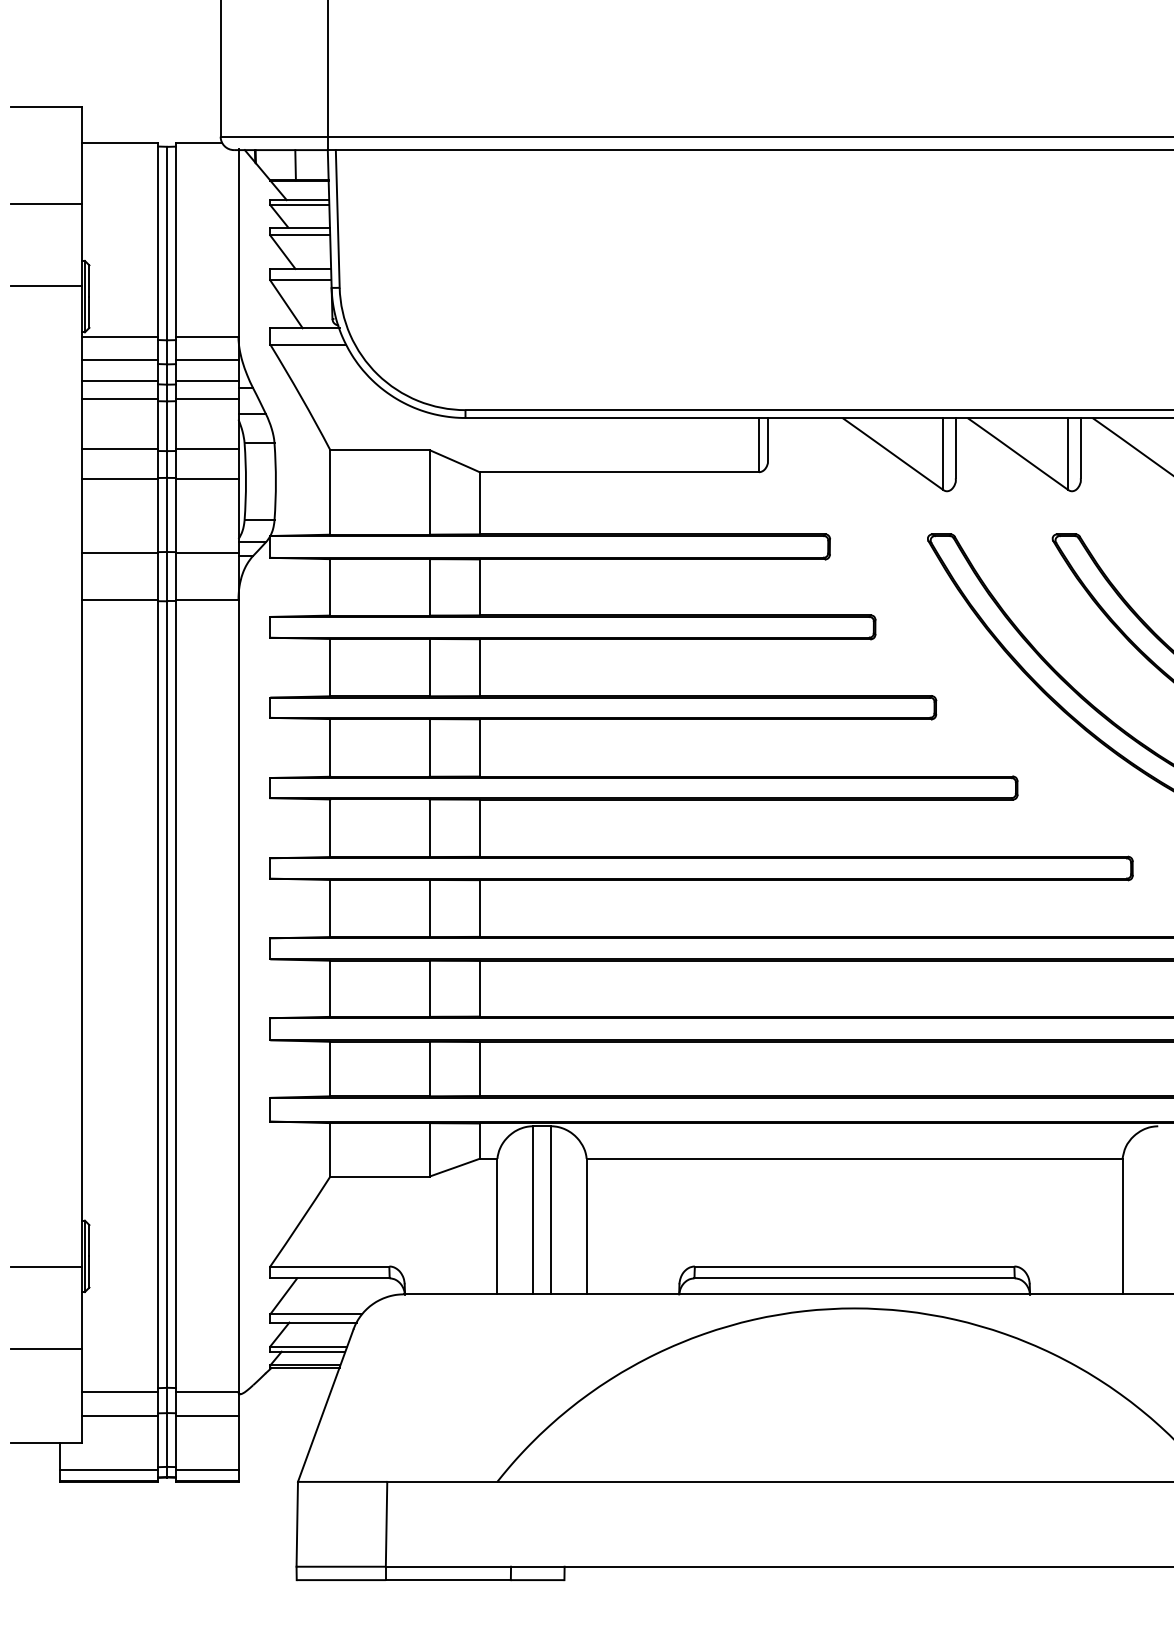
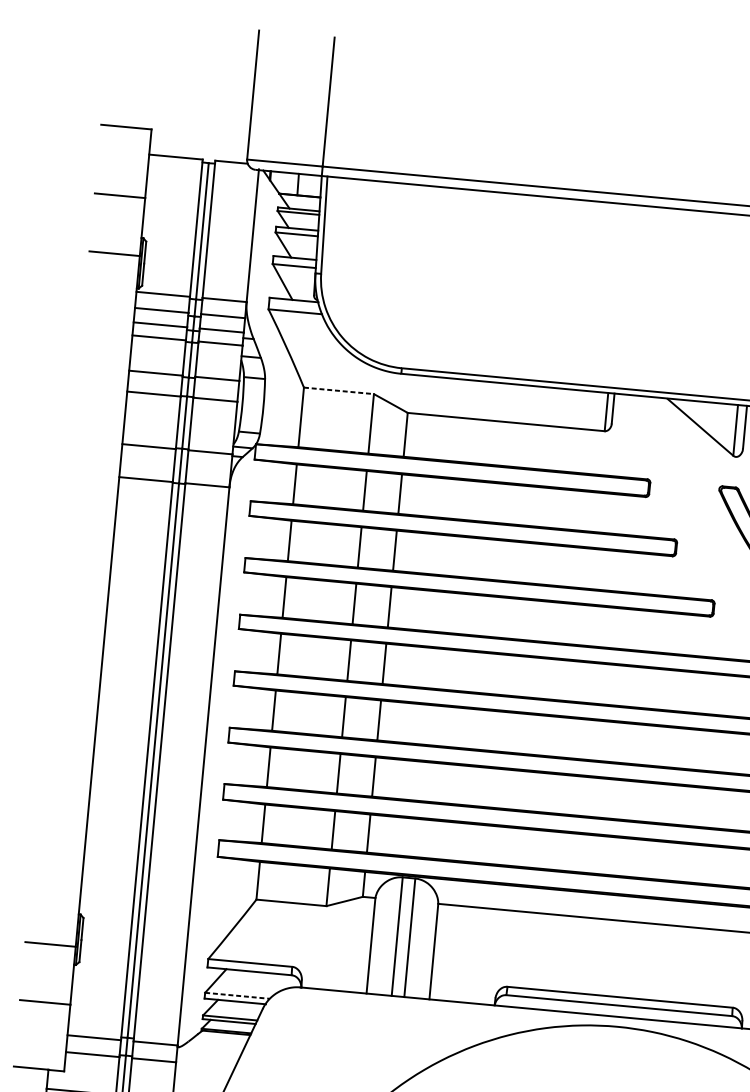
line: (379, 450) -> (338, 391), solid -> dashed
line: (316, 1314) -> (237, 995), solid -> dashed

